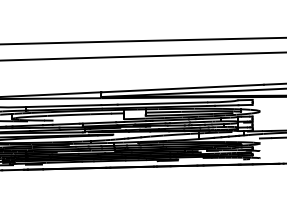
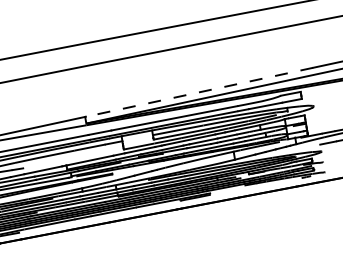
line: (182, 88) -> (199, 92), solid -> dashed

